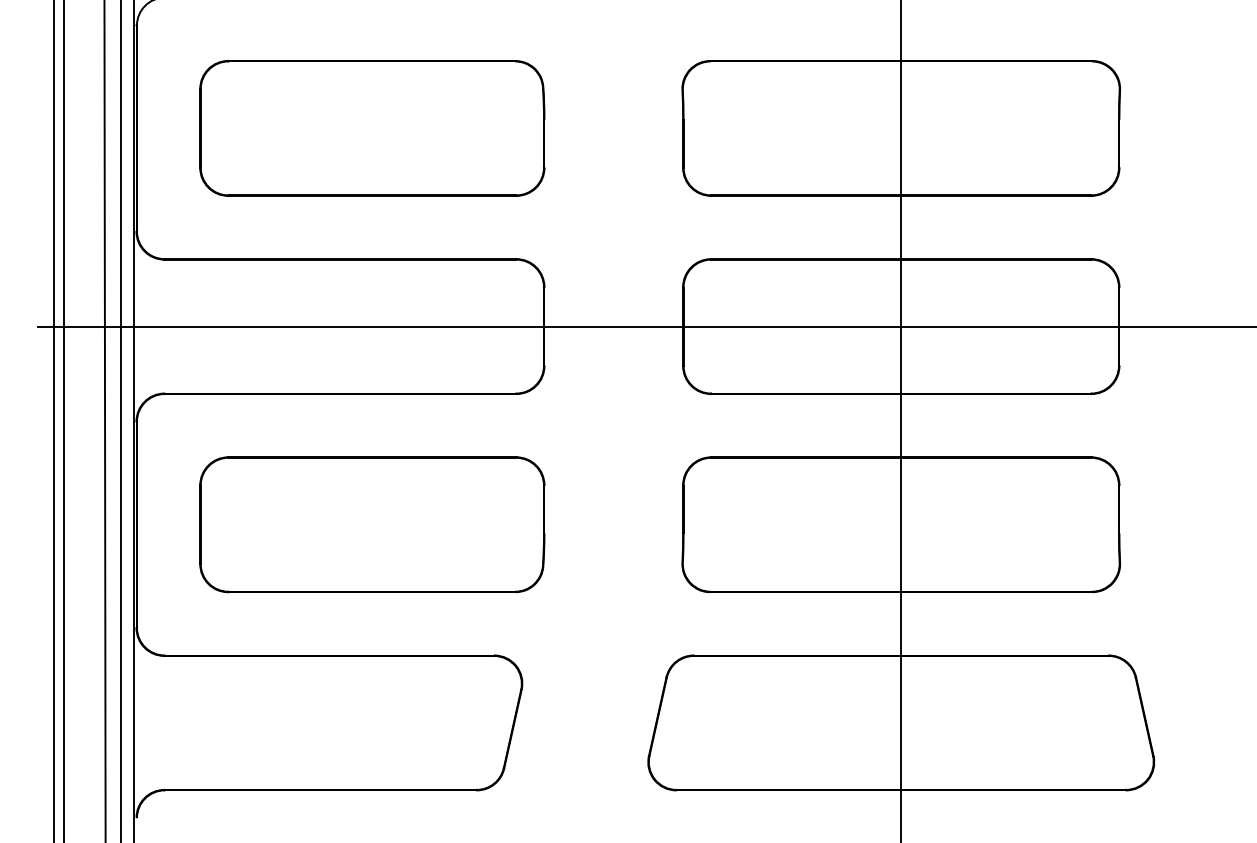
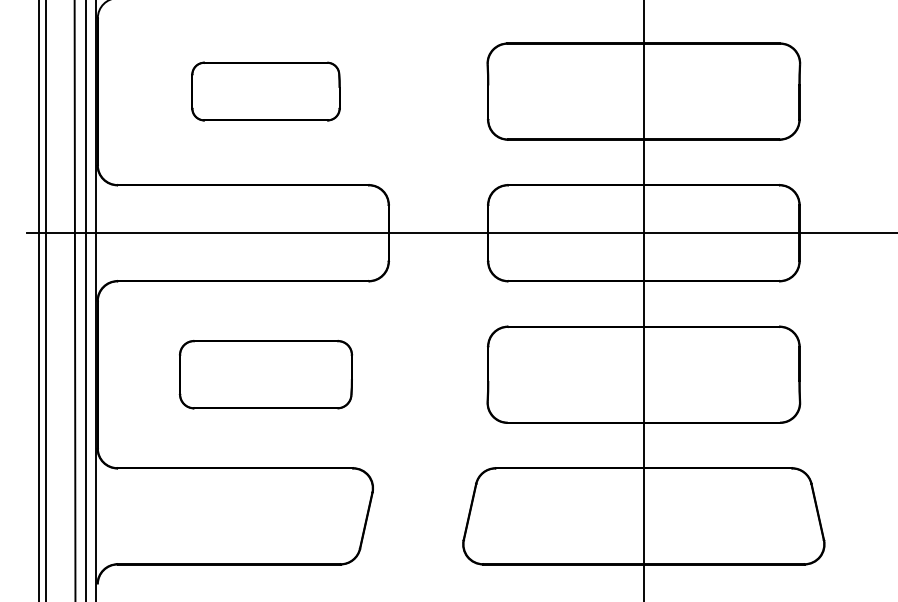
part: (371, 128) -> (265, 91), size x0.6
part: (371, 524) -> (265, 374), size x0.7

